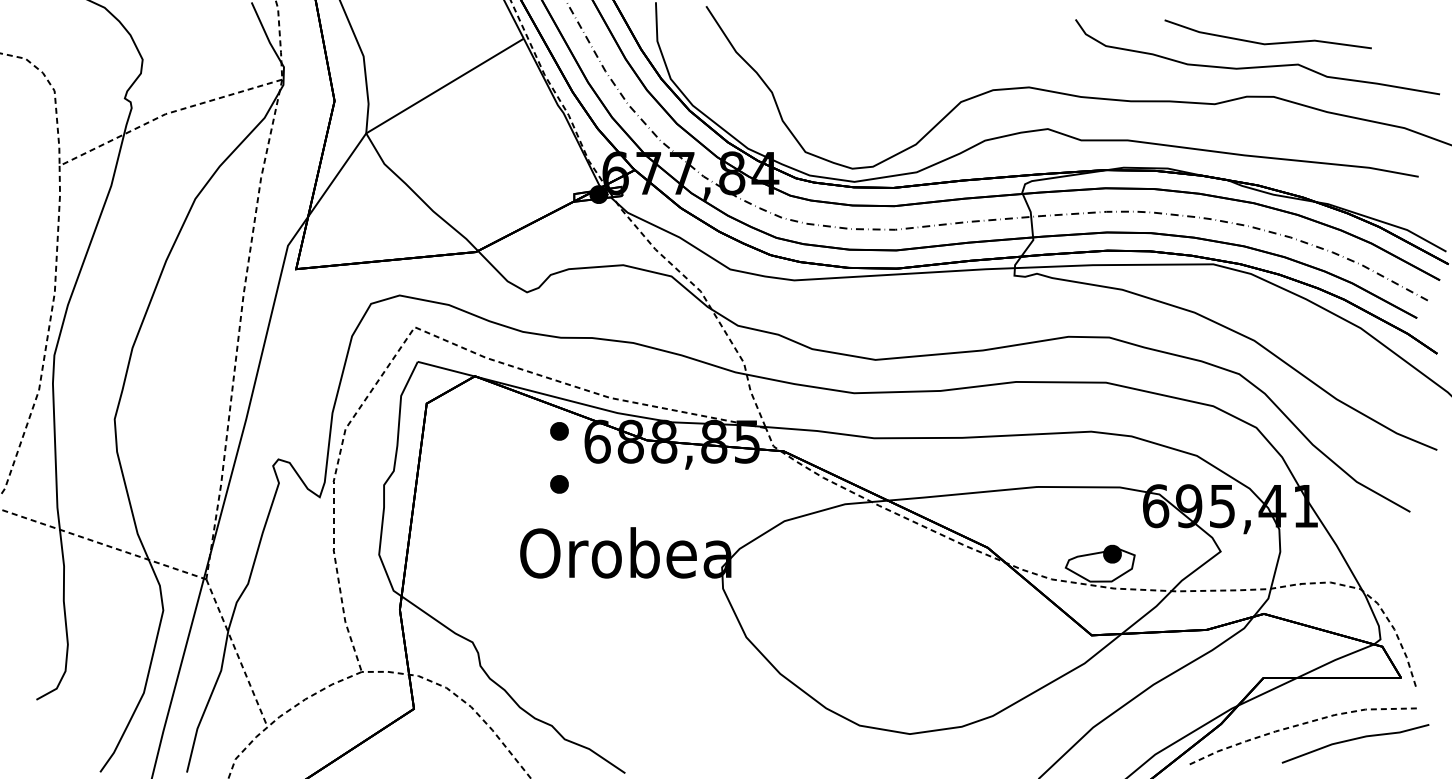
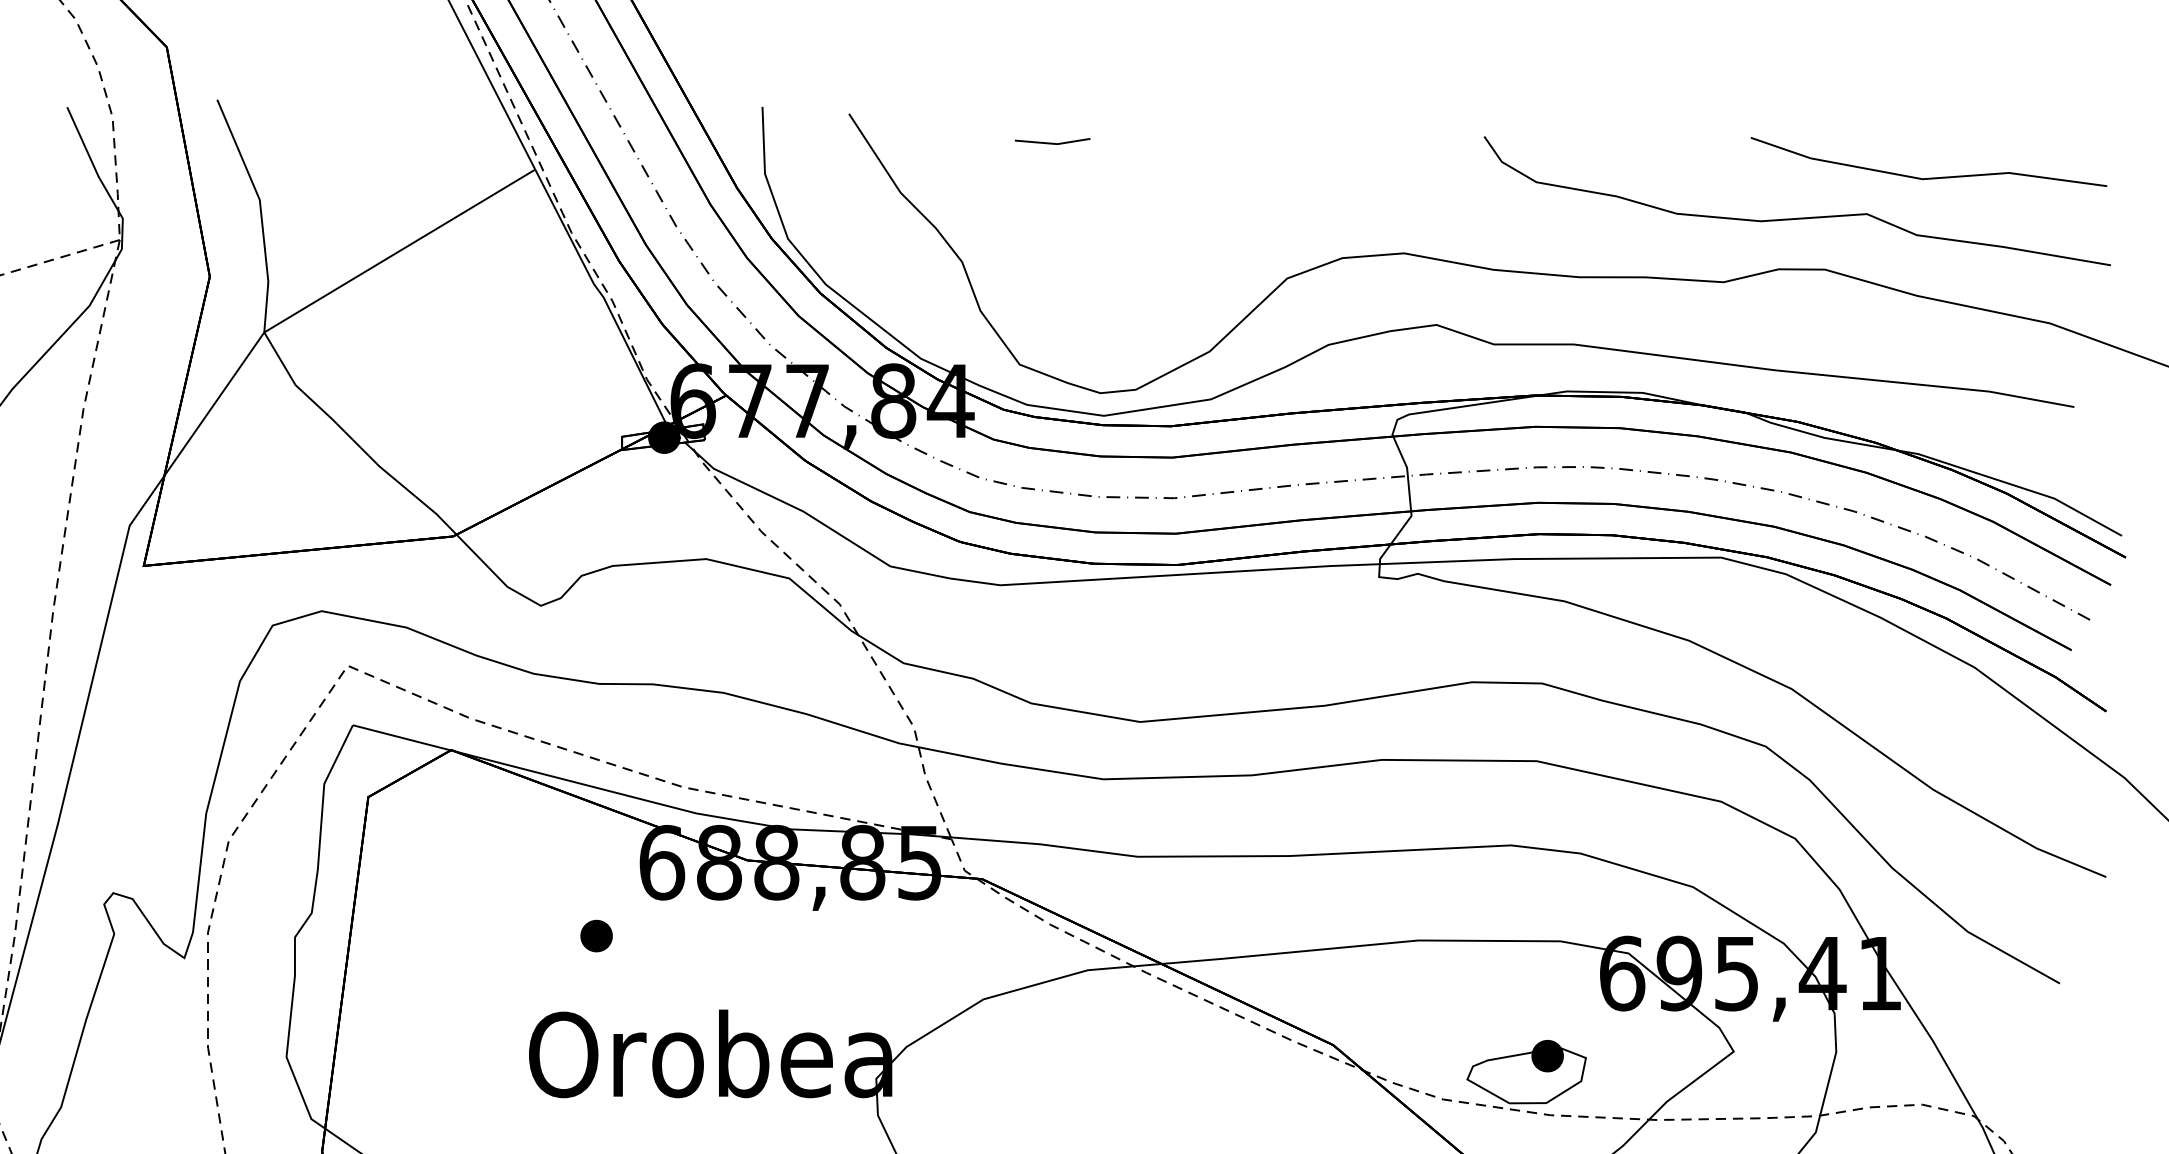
line: (824, 22) -> (1052, 141), added
line: (1271, 42) -> (1934, 176), moved
part: (559, 431) -> (596, 845), removed

